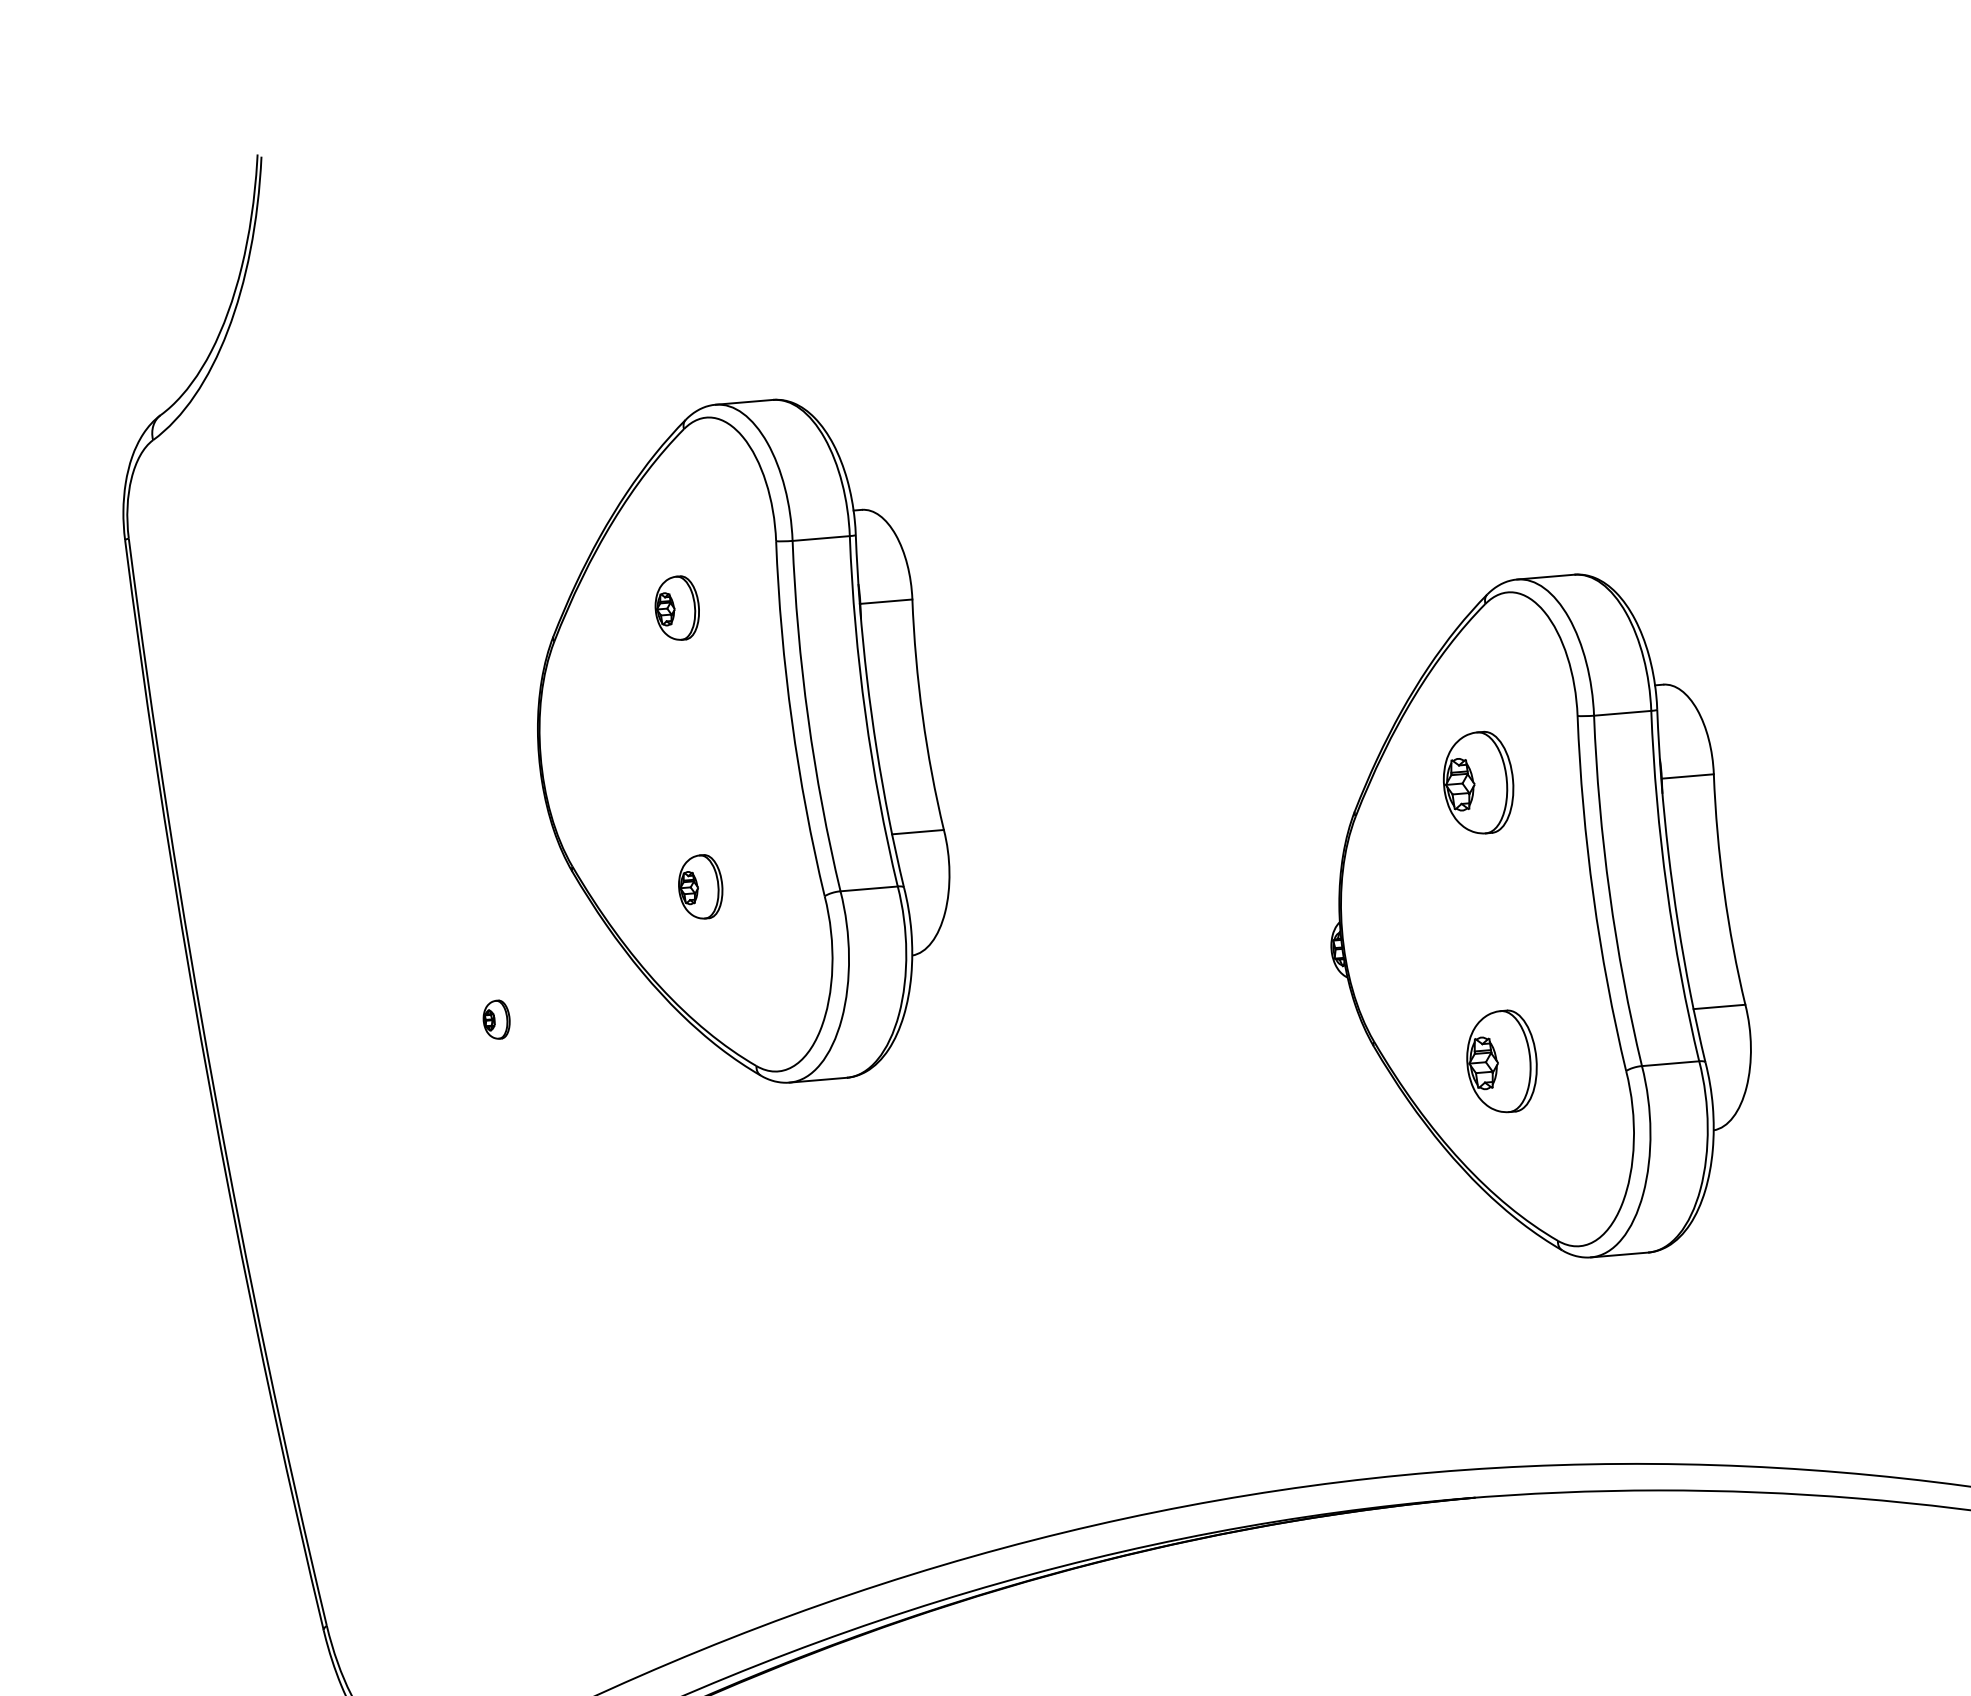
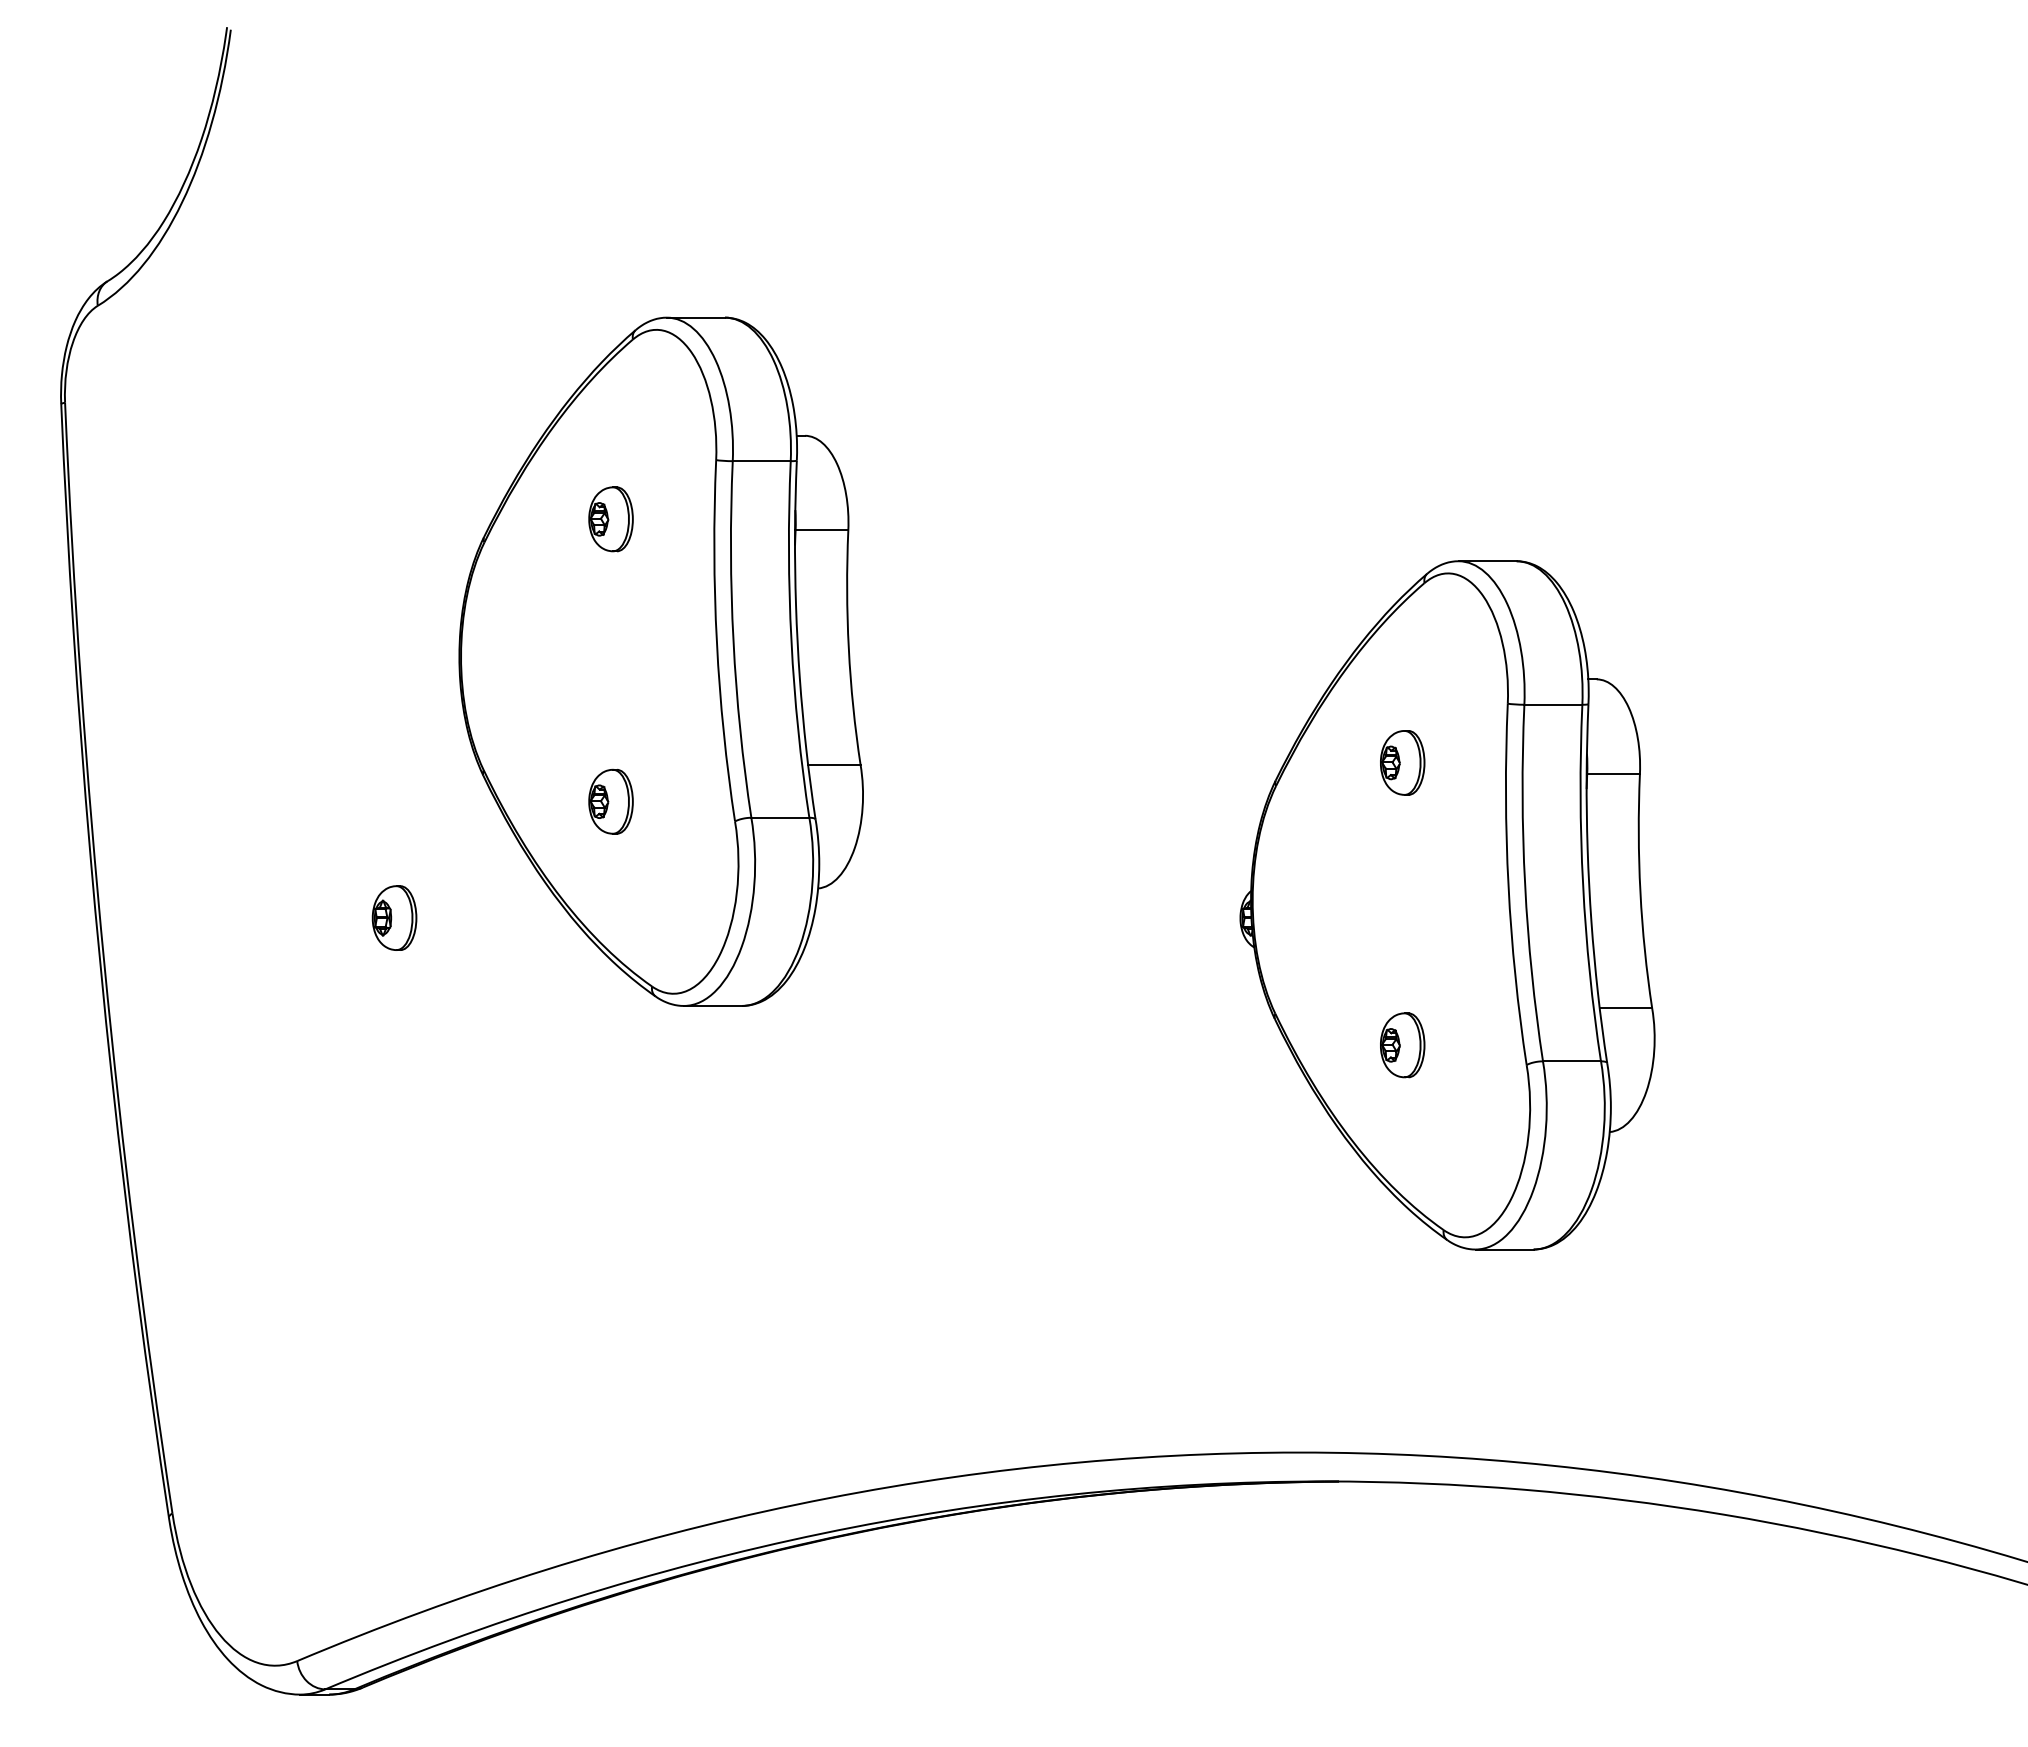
part: (1478, 782) -> (1402, 762), size x0.62
part: (496, 1019) -> (394, 917), size x1.67
part: (1502, 1062) -> (1402, 1045), size x0.62

